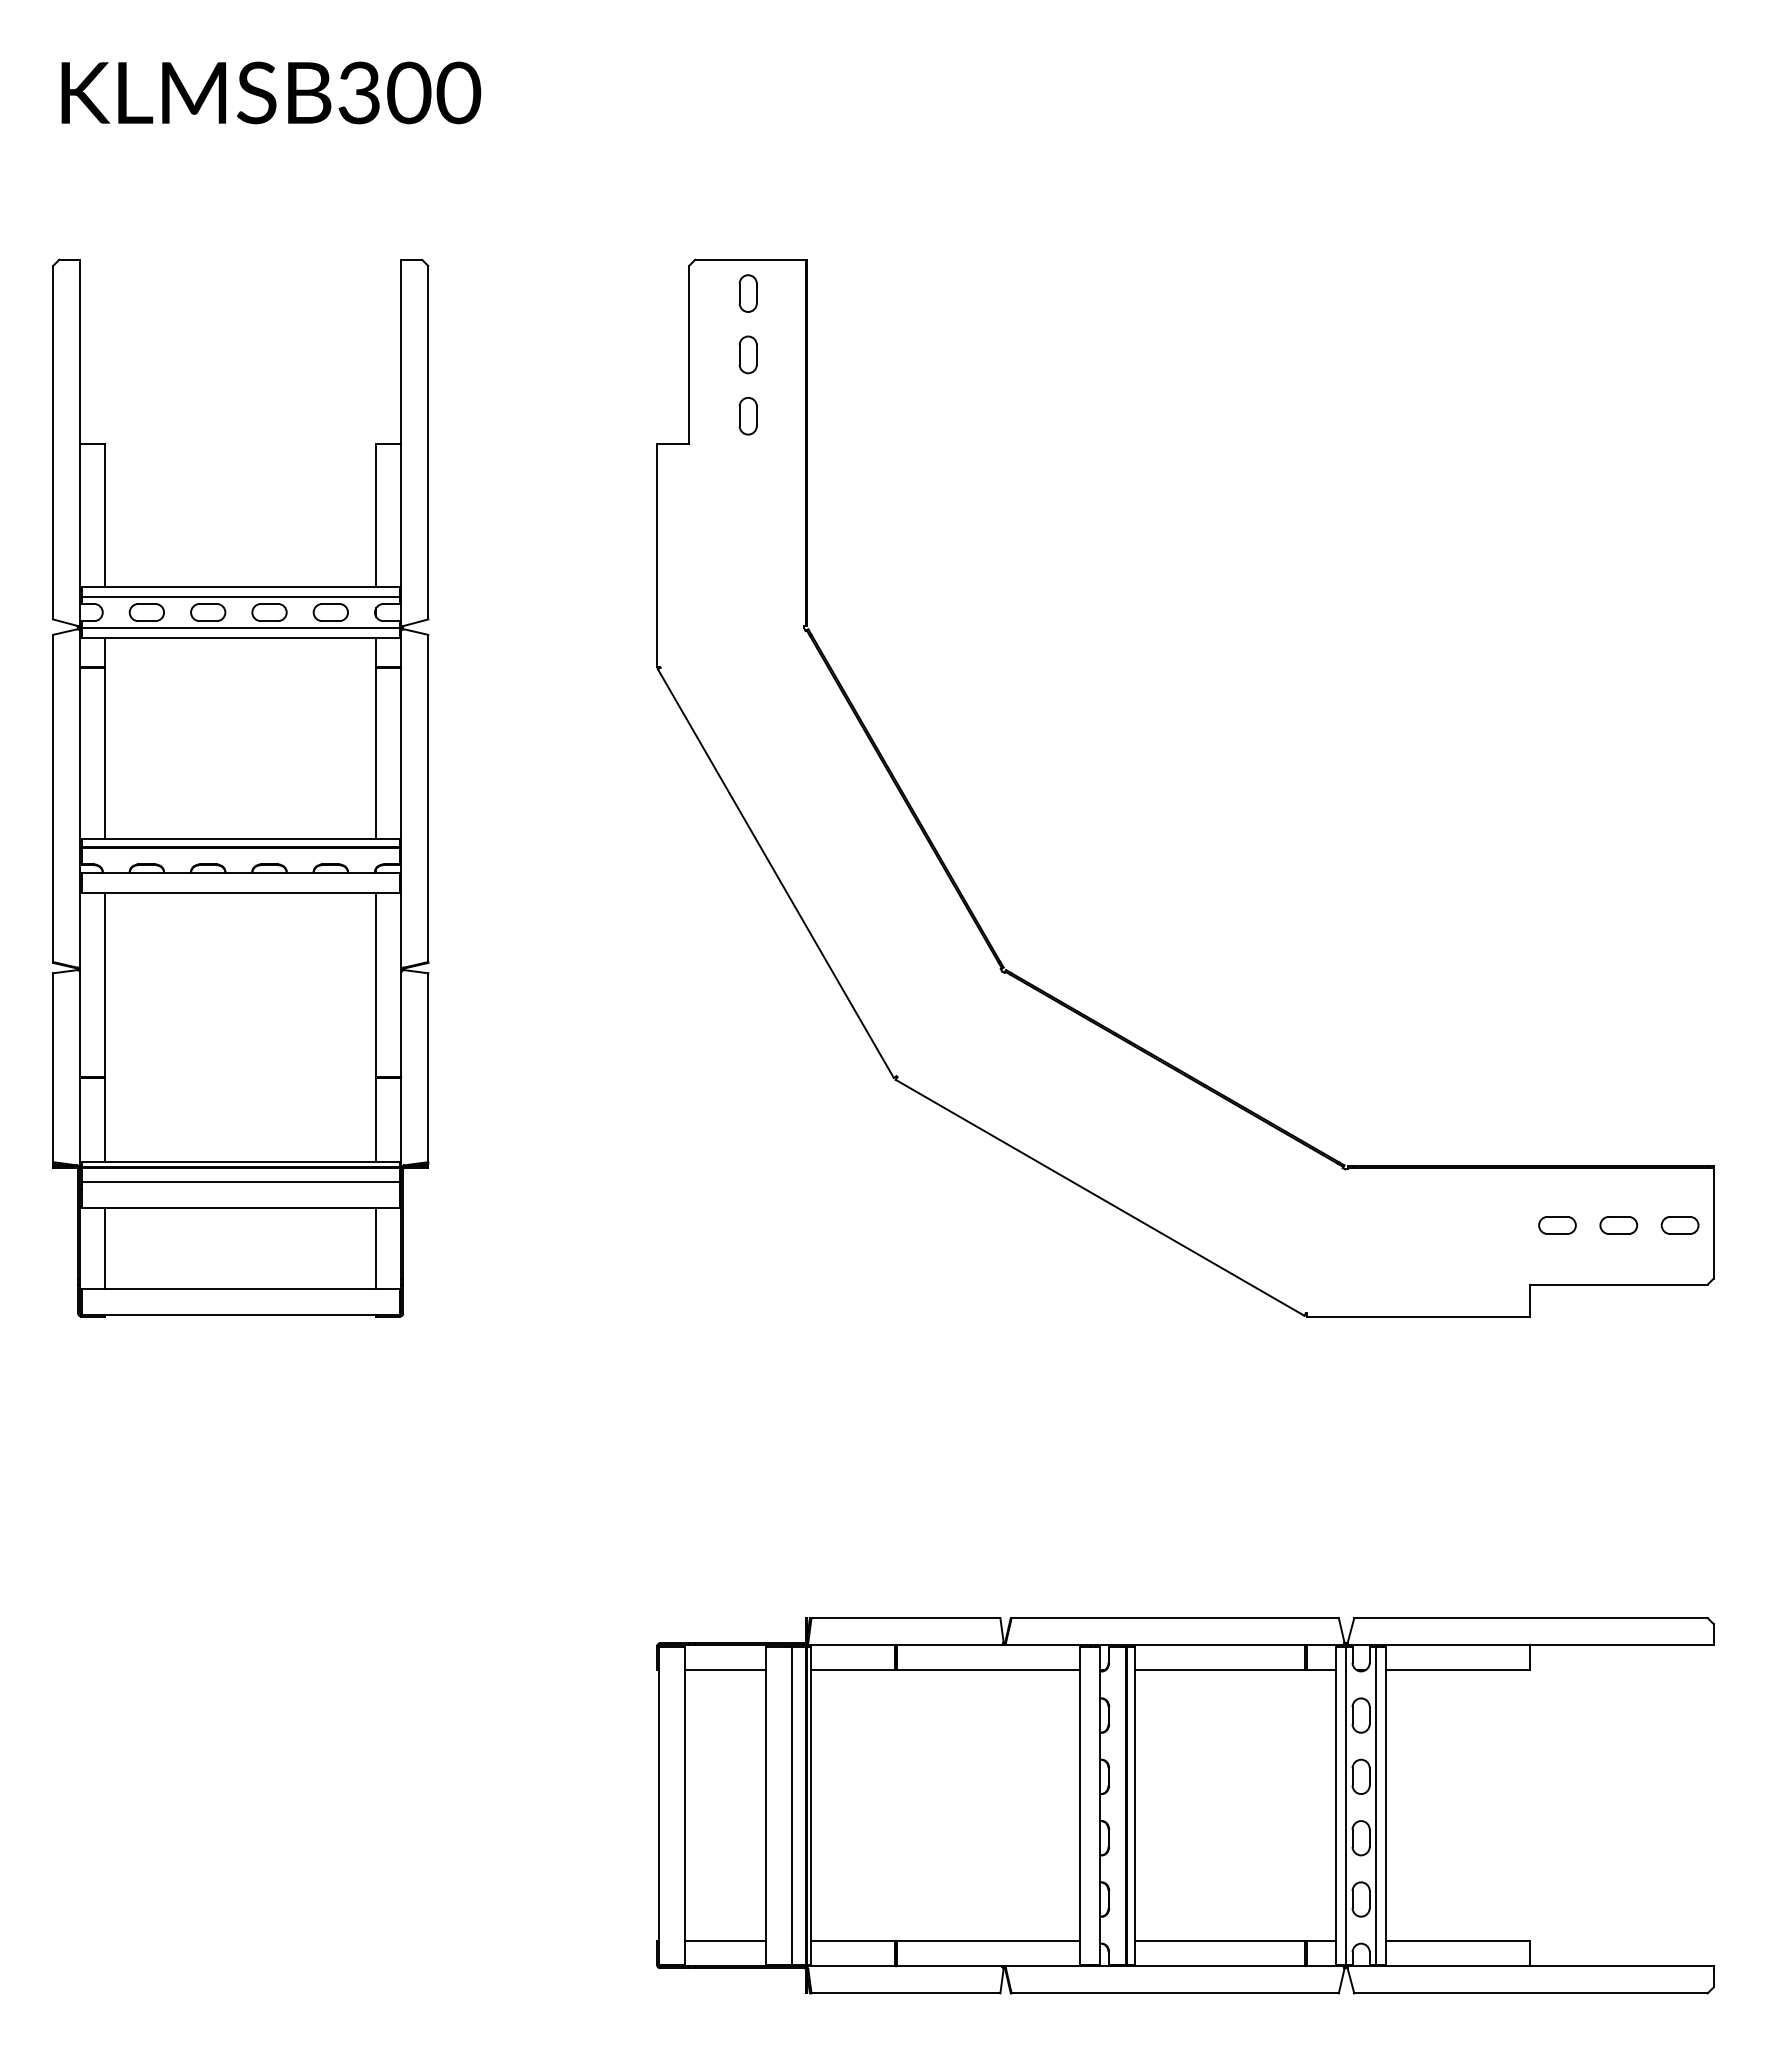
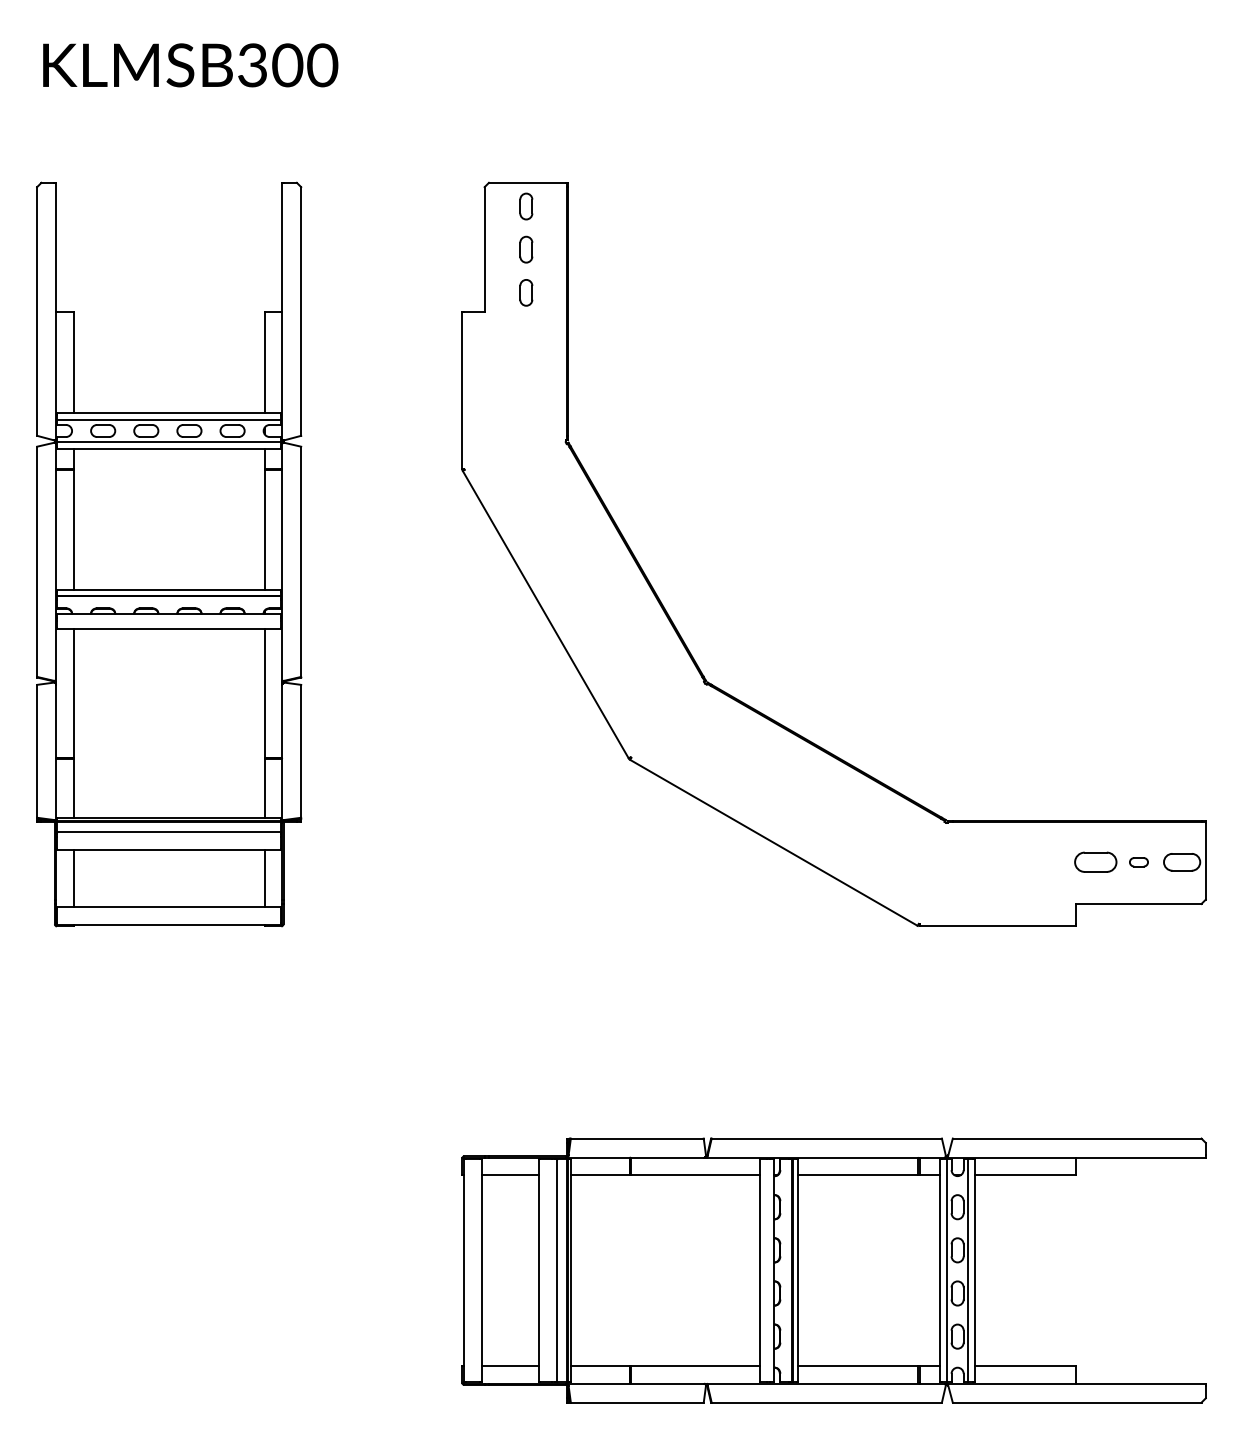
part: (1557, 1225) -> (1095, 862), size x1.6
part: (1618, 1225) -> (1138, 862), size x0.7
part: (1679, 1225) -> (1181, 862), size x1.4

